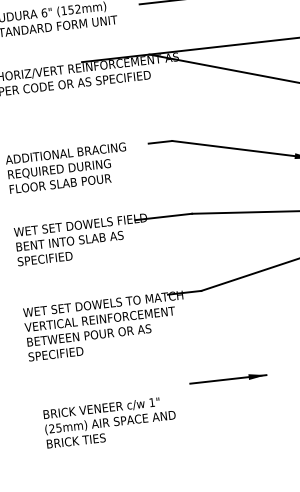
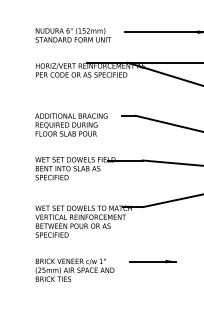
text: (109, 421) -> (74, 269), moved

